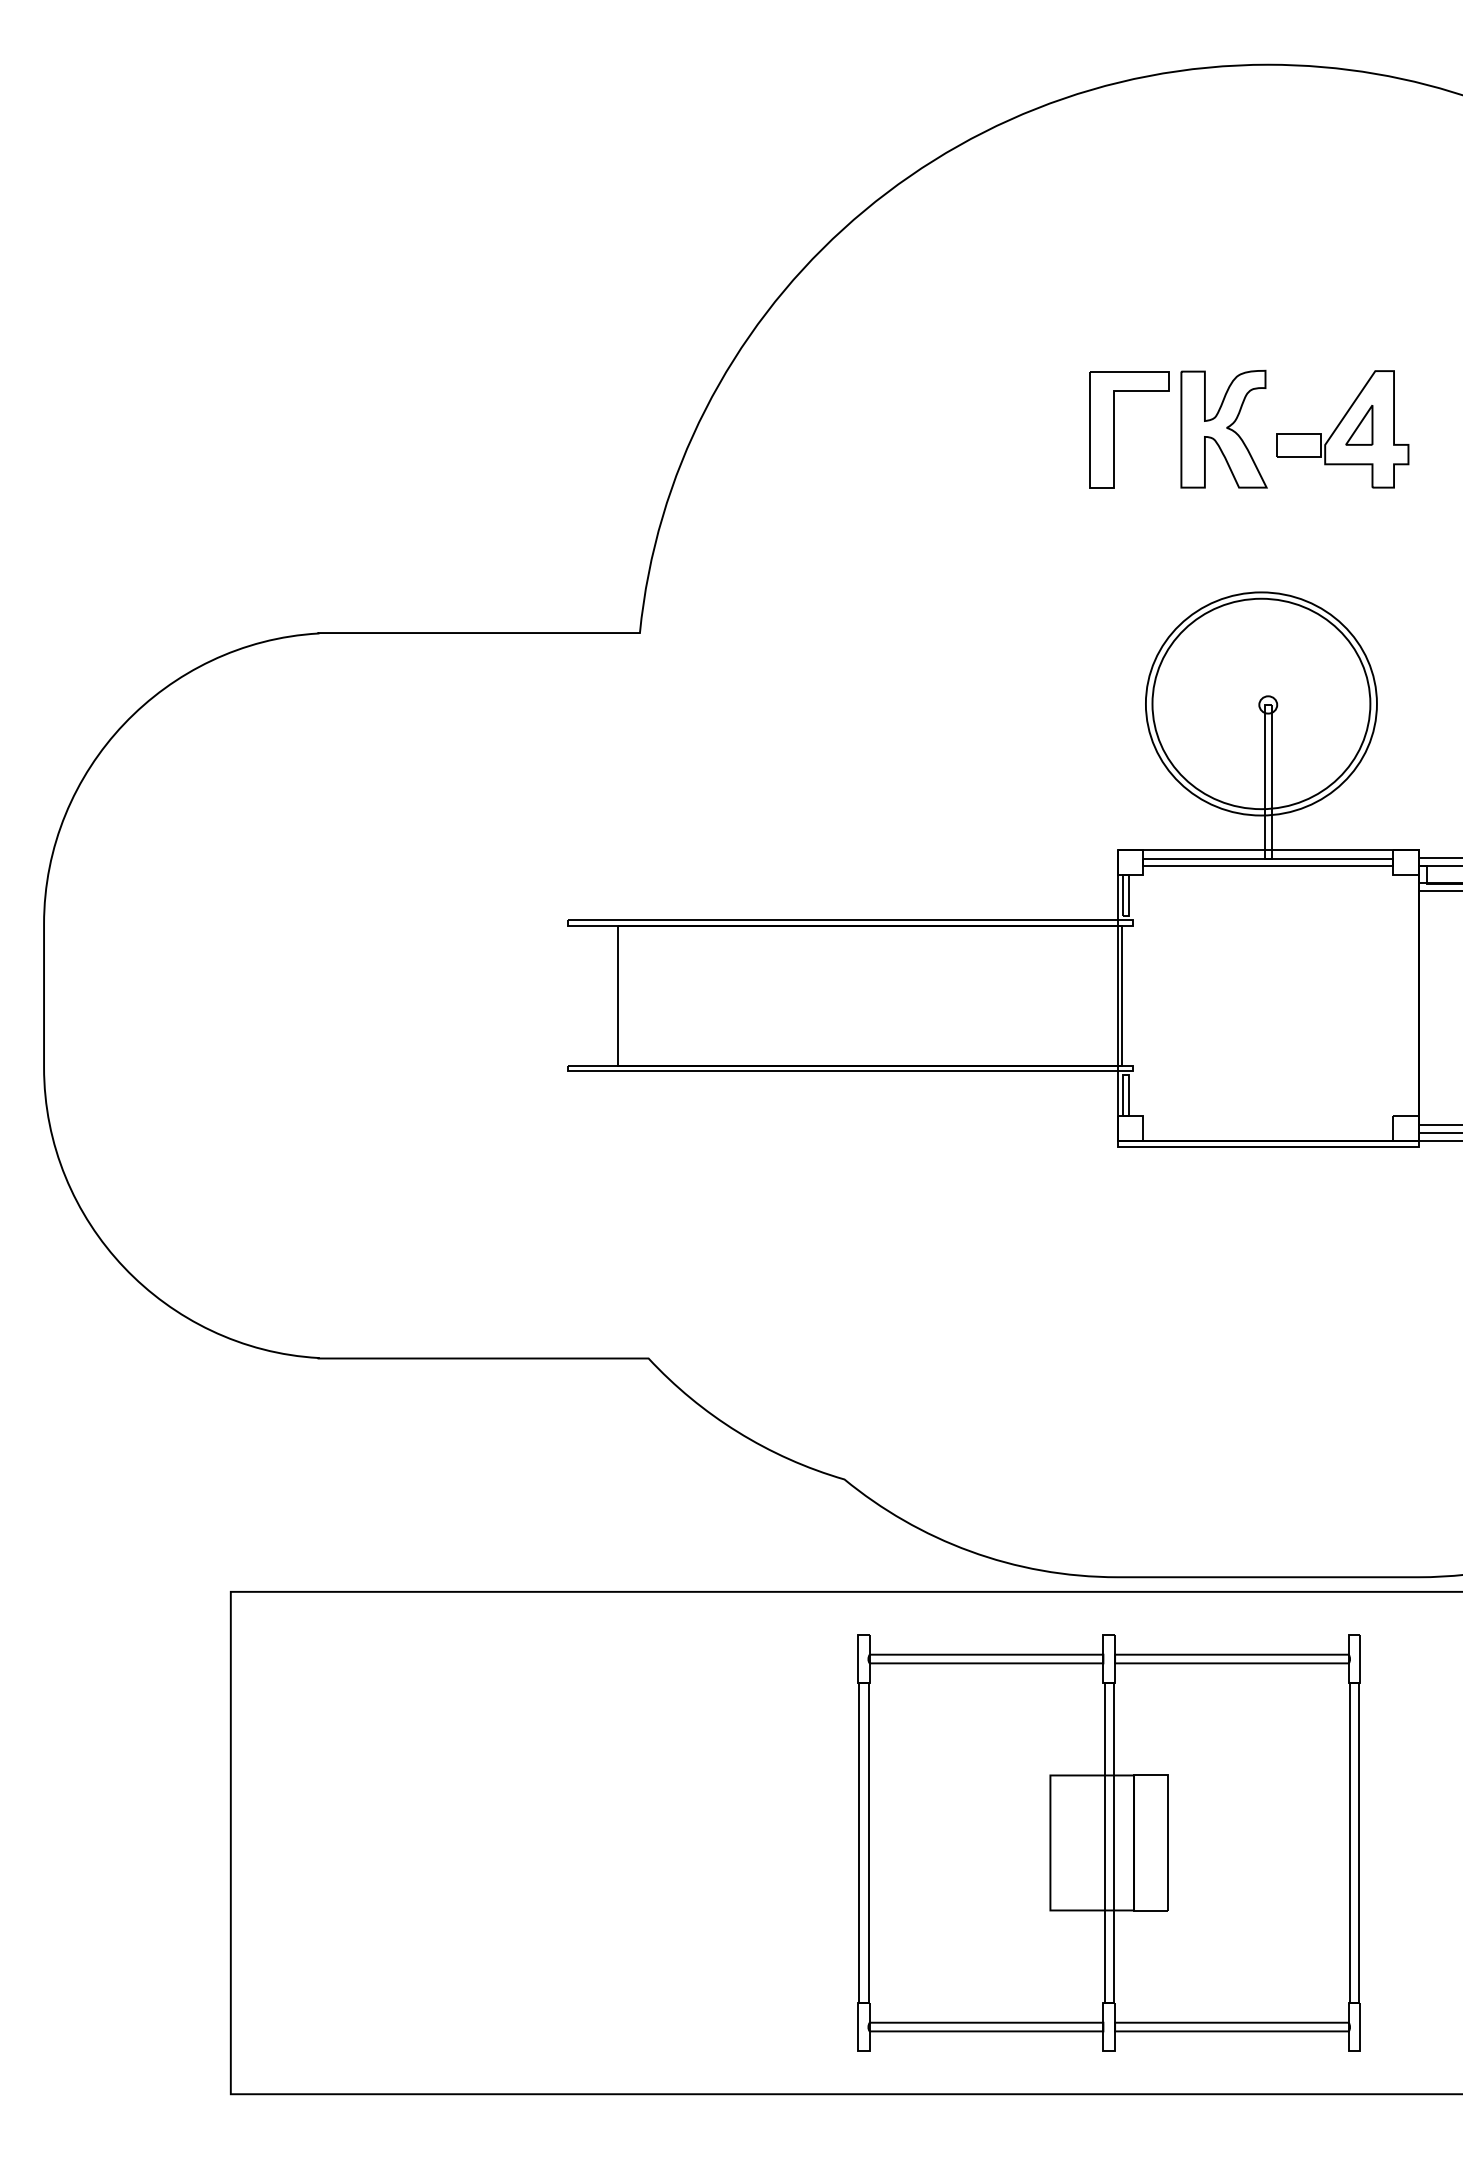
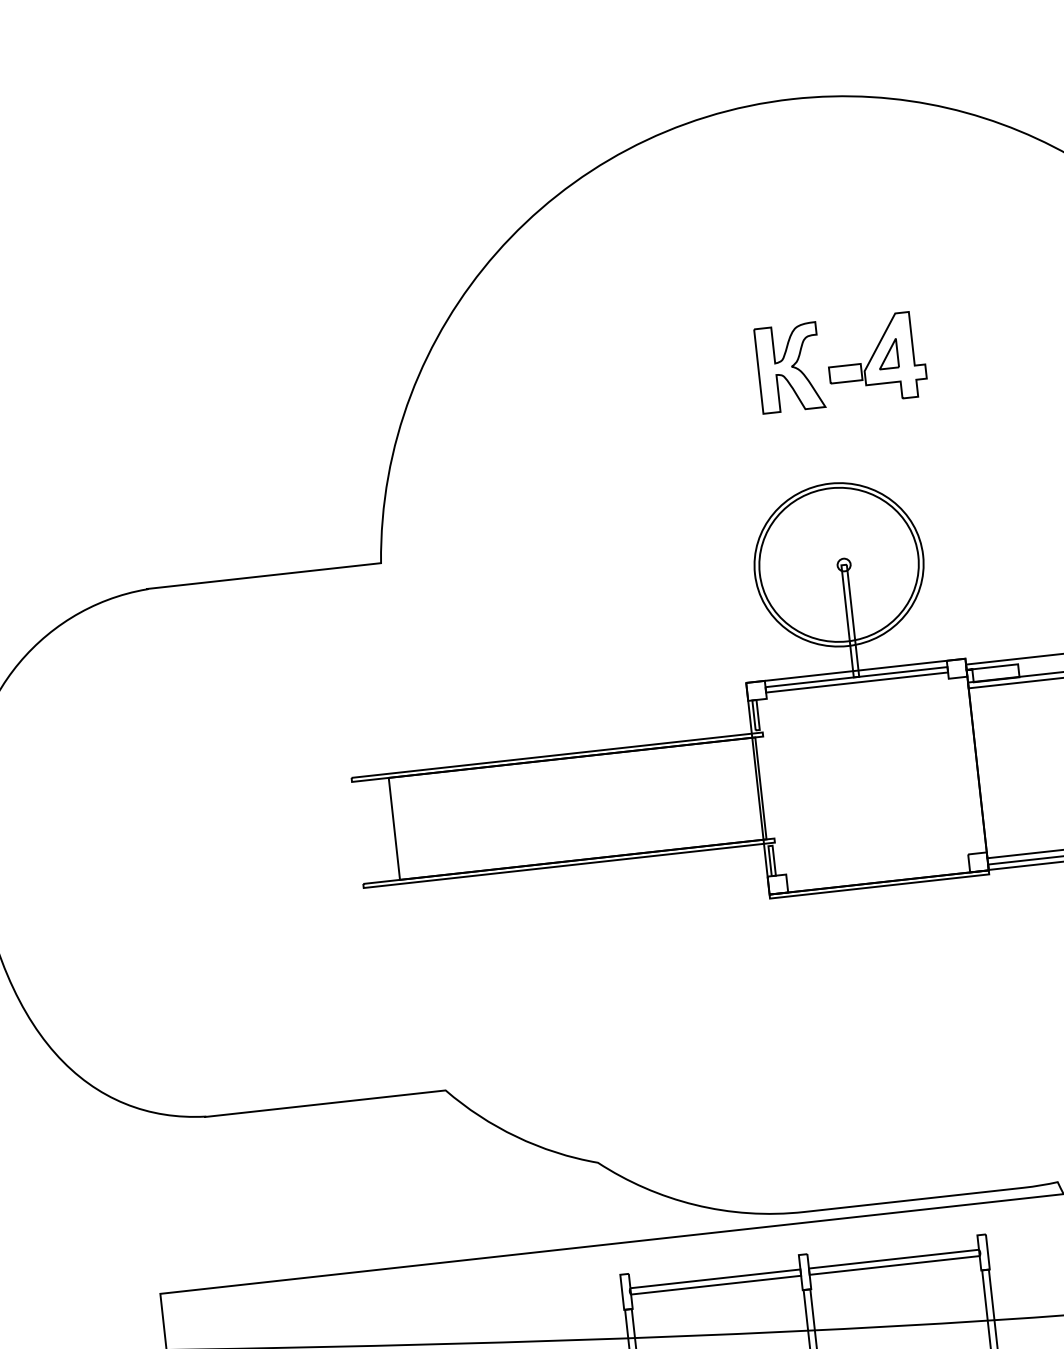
part: (1114, 429) -> (710, 376), removed

